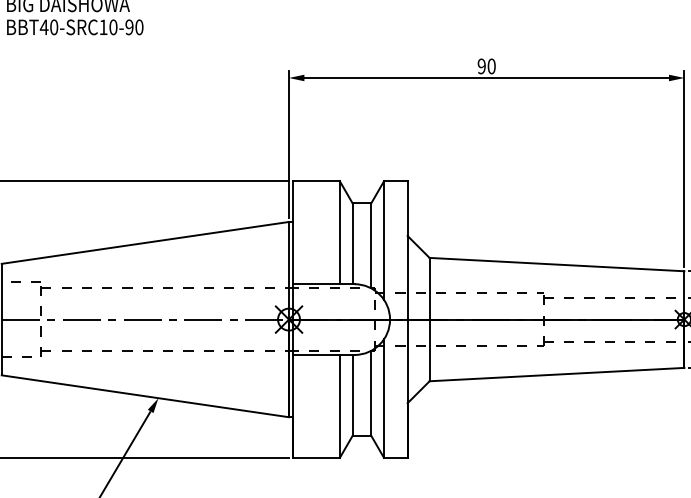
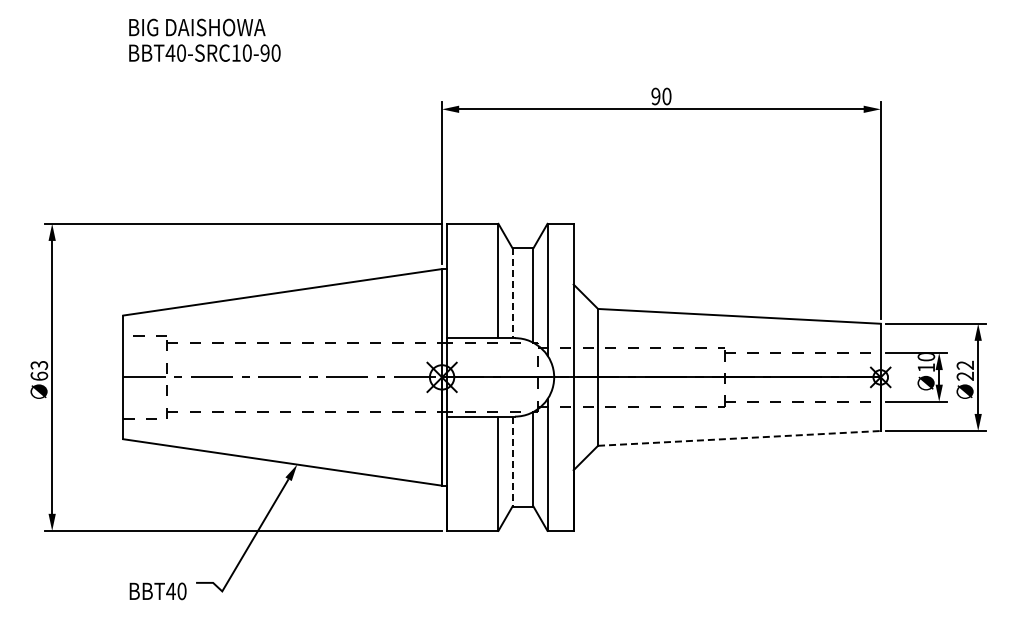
line: (352, 243) -> (512, 293), solid -> dashed
line: (557, 374) -> (739, 438), solid -> dashed
line: (352, 395) -> (512, 461), solid -> dashed

